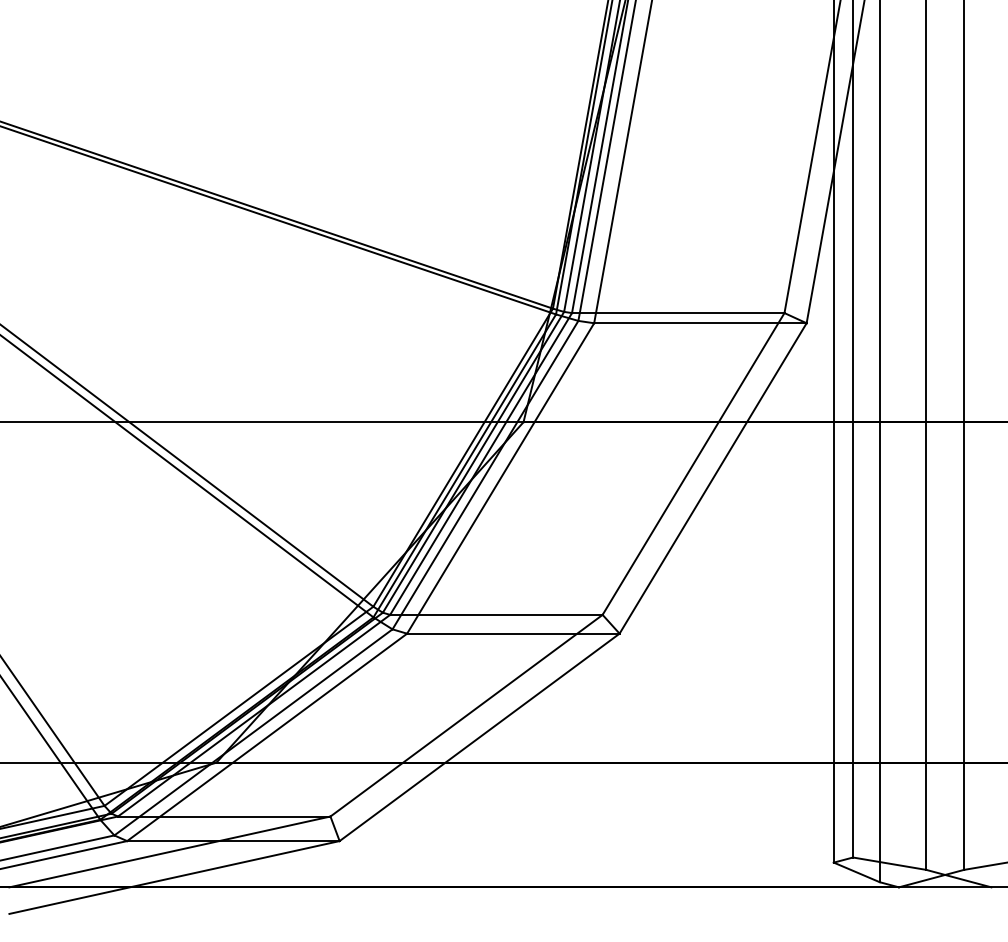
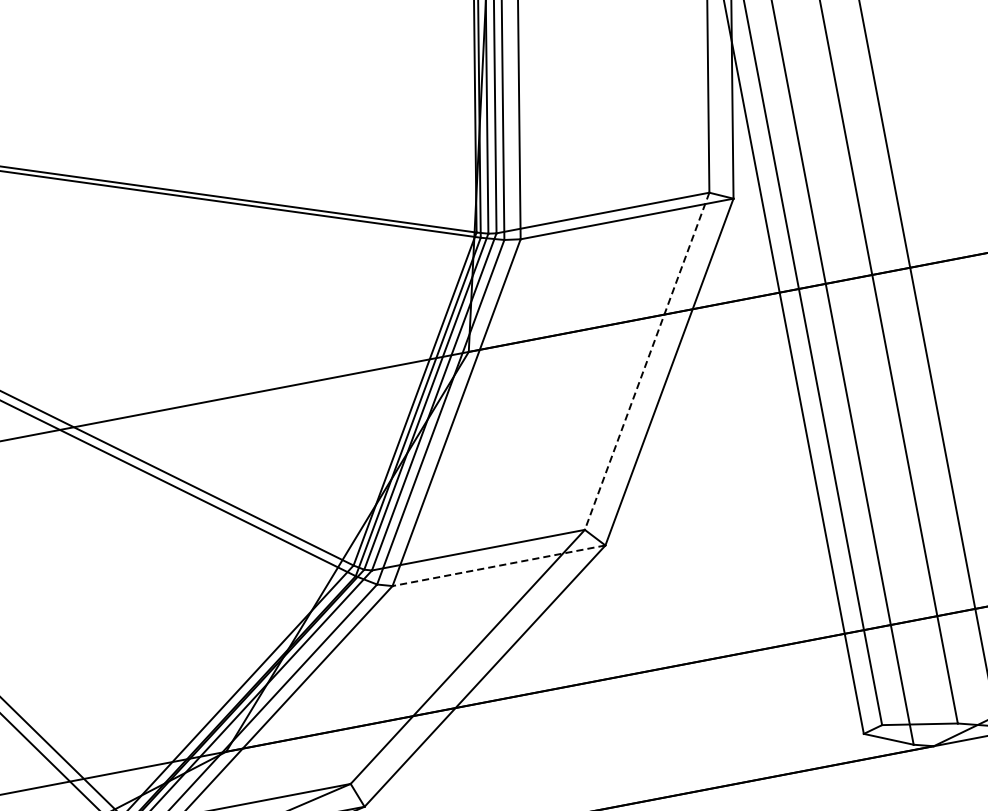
line: (693, 464) -> (647, 361), solid -> dashed
line: (512, 633) -> (498, 565), solid -> dashed

